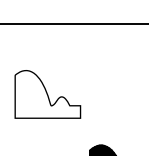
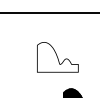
part: (47, 94) -> (57, 57), moved

